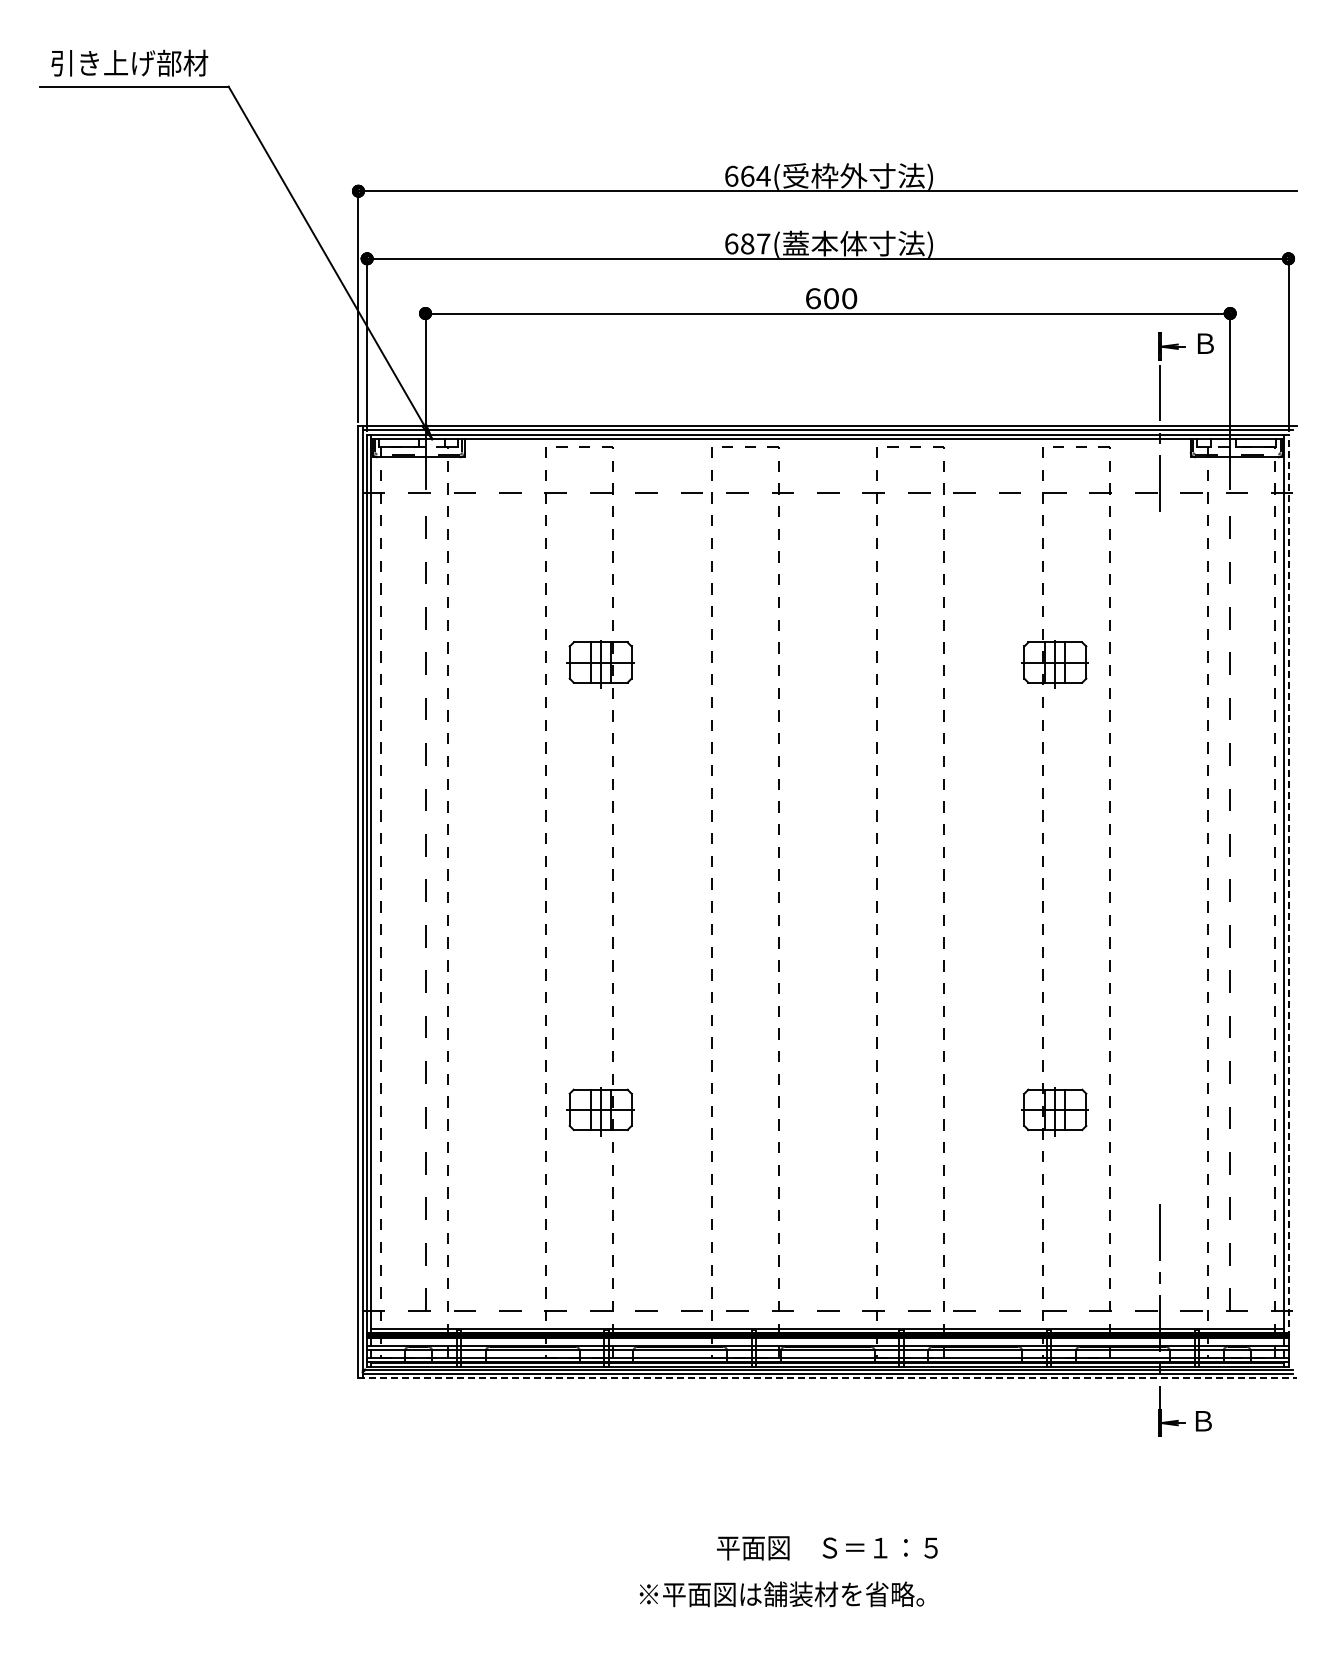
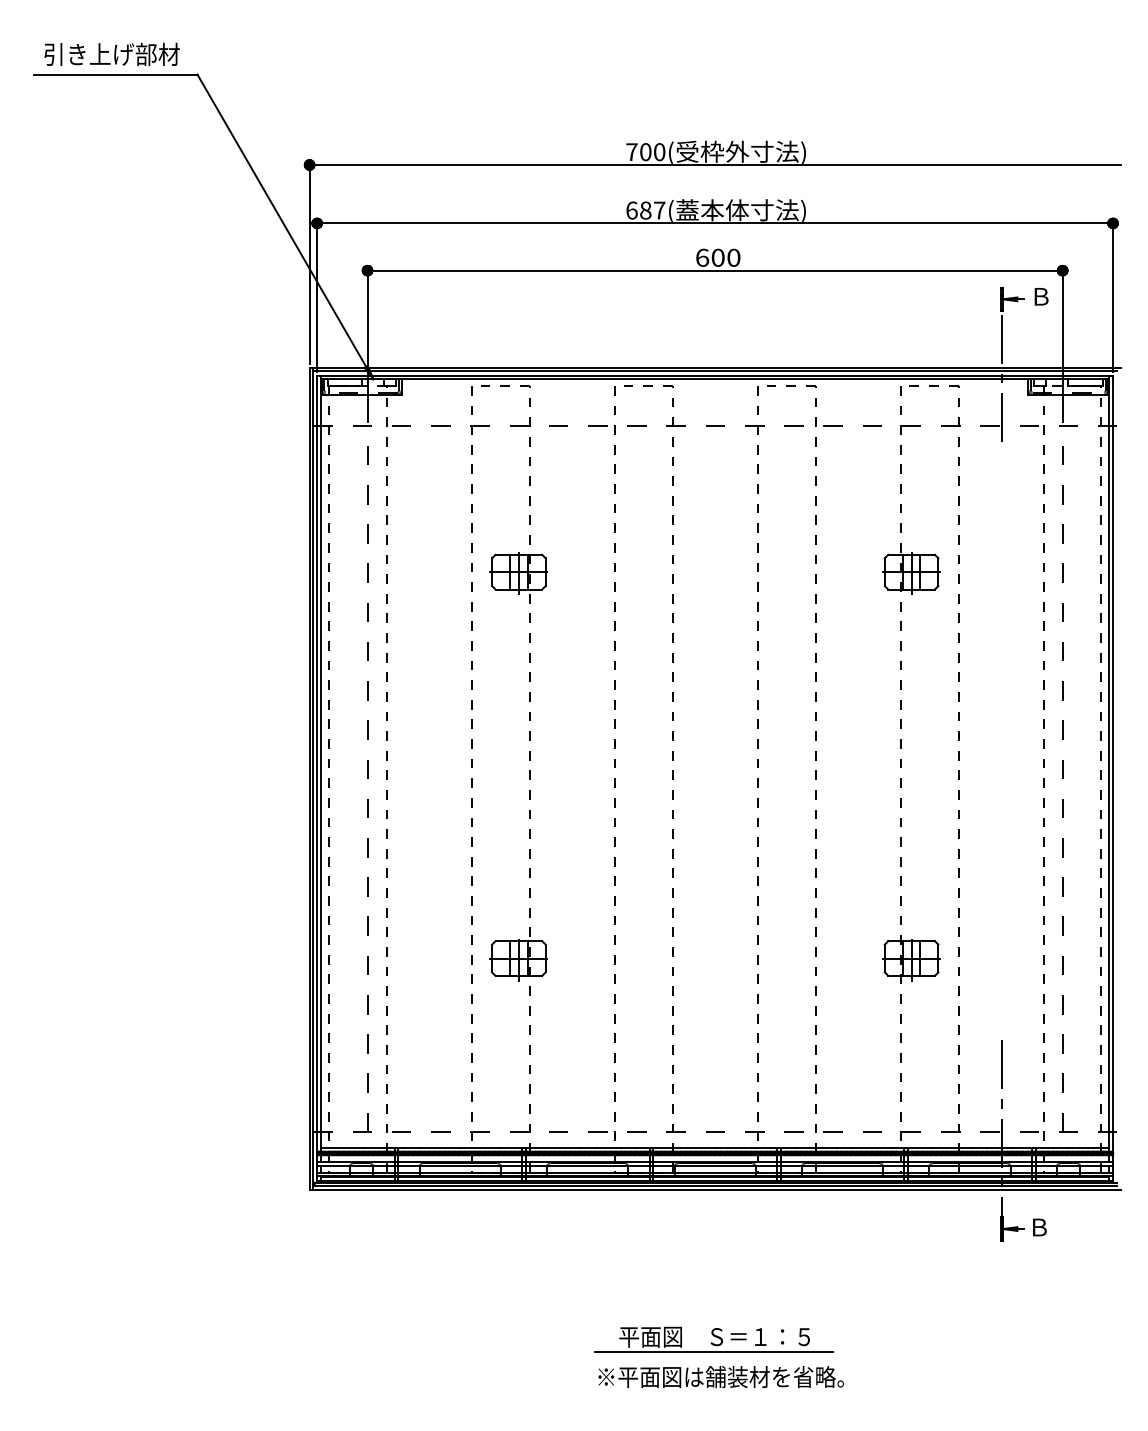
text: (747, 175) -> (645, 151), 664( -> 700(
line: (1288, 885) -> (1113, 764), dashed -> solid
line: (828, 1378) -> (715, 1190), dashed -> solid
line: (825, 1565) -> (713, 1352), added
text: (781, 1594) -> (720, 1377), moved

